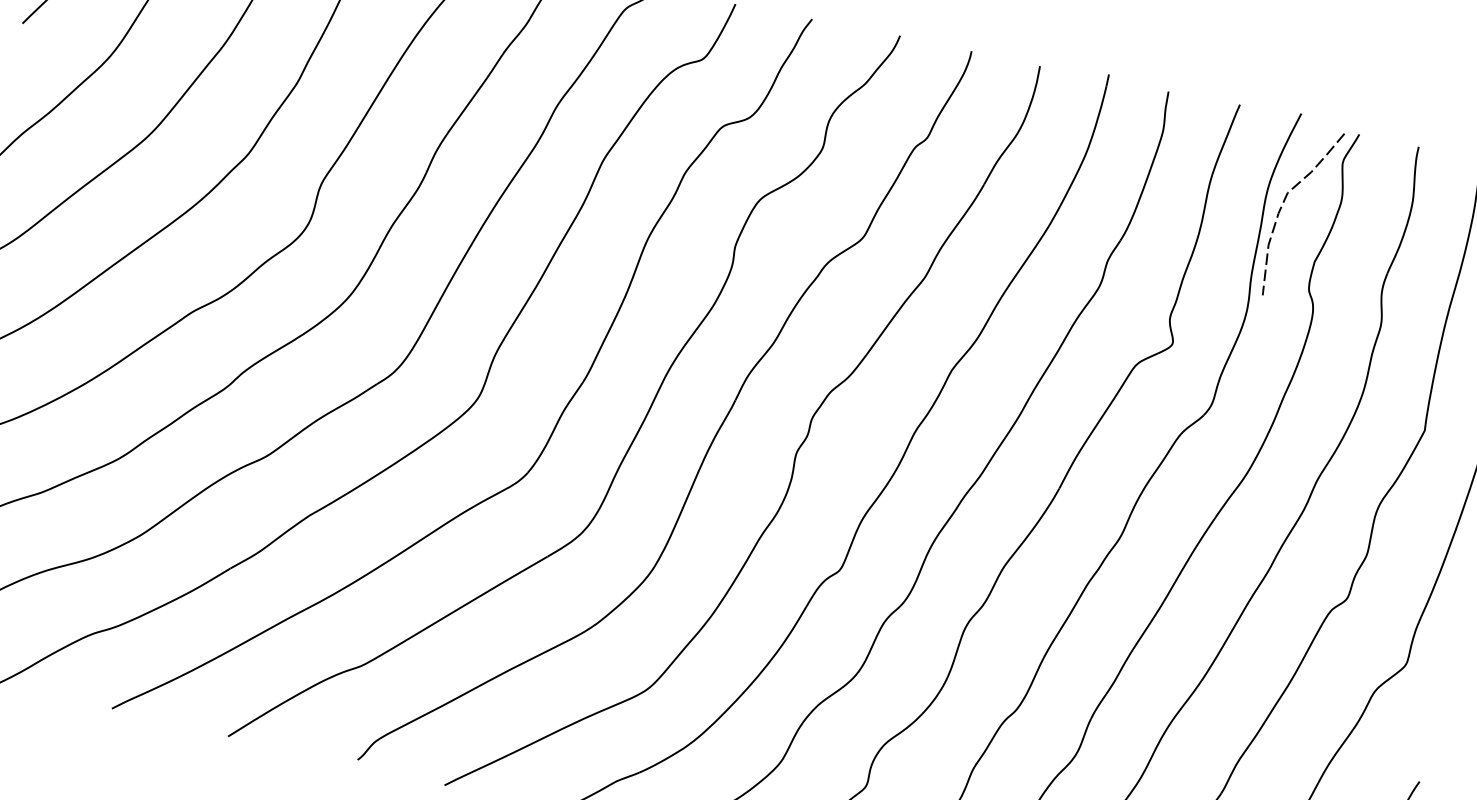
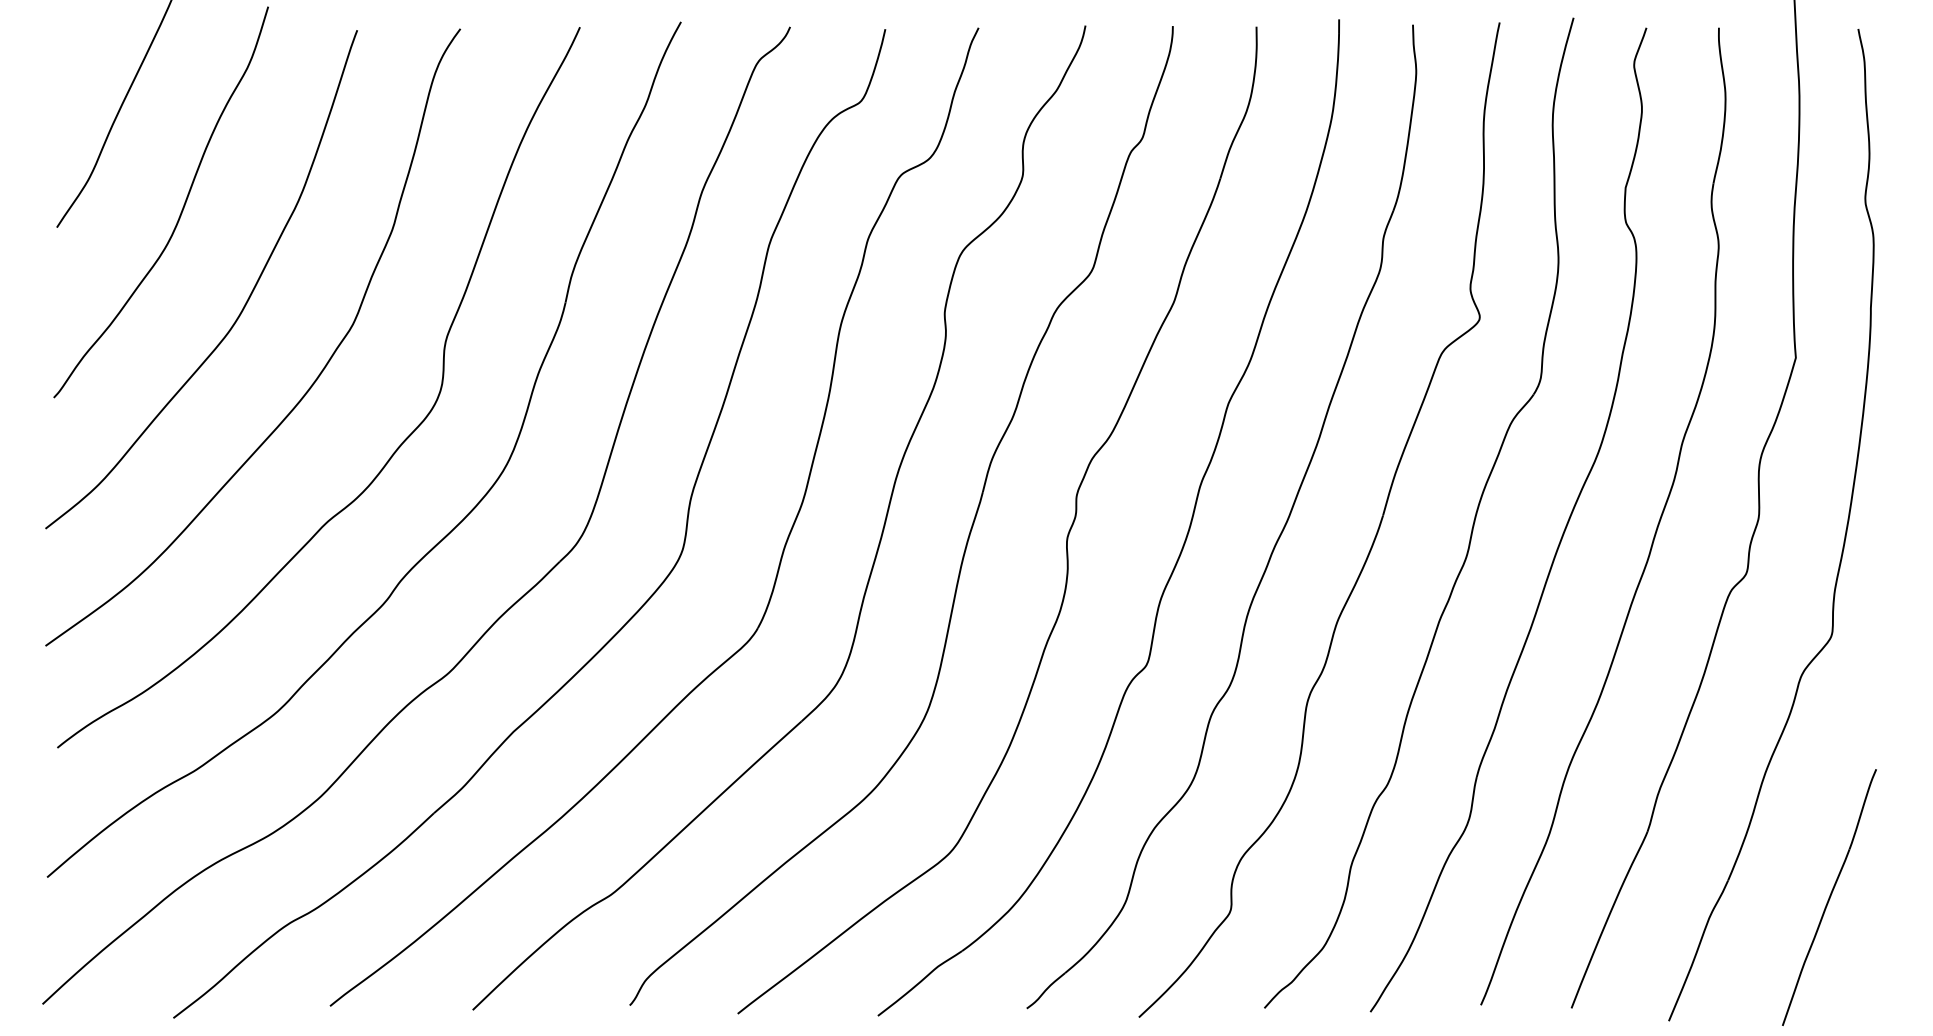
curve: (1284, 202) -> (1575, 126), removed

